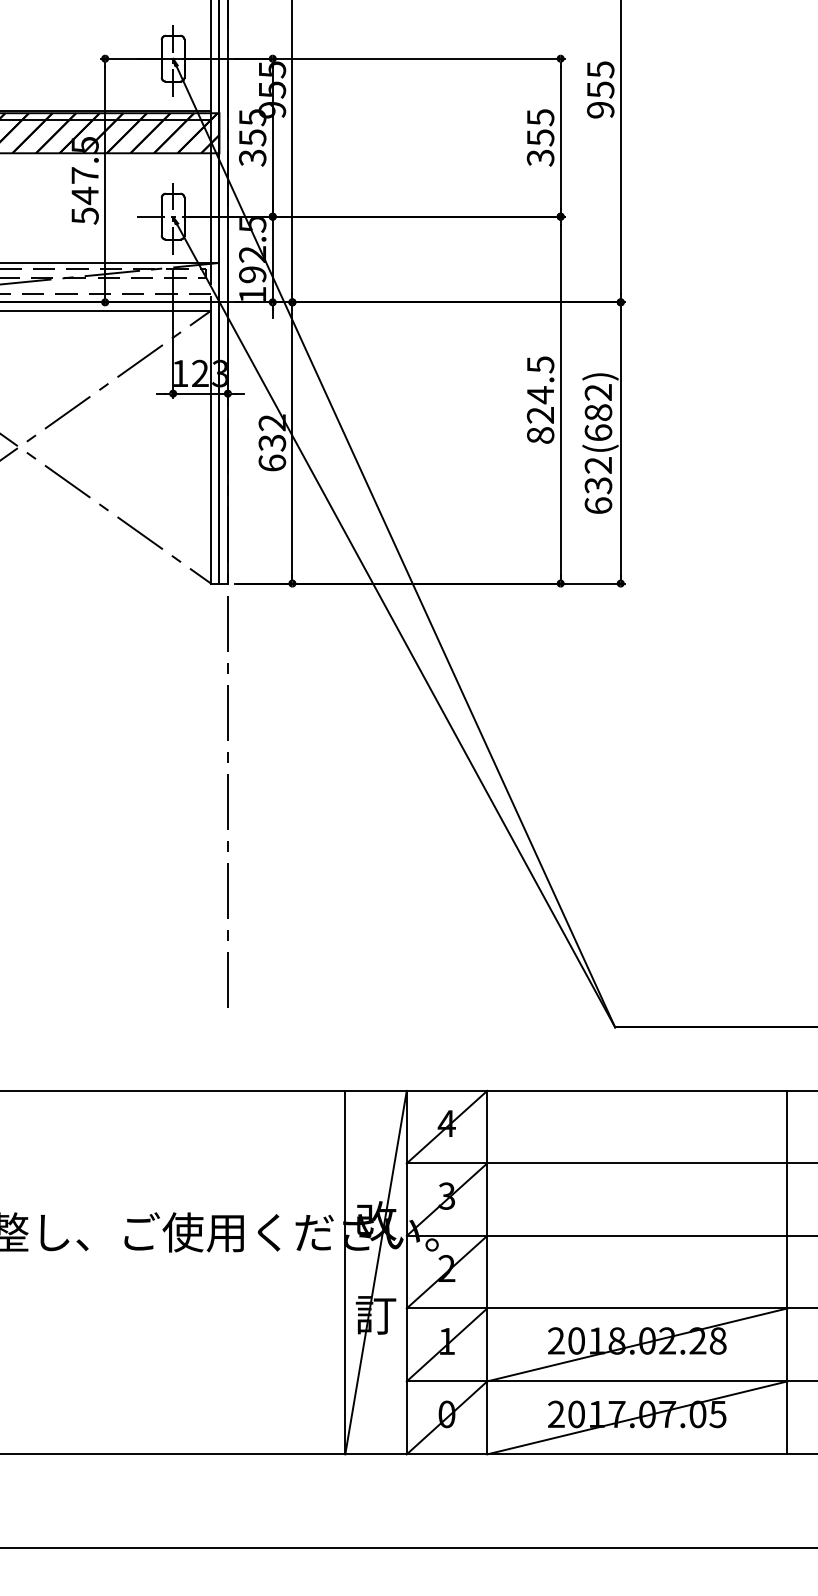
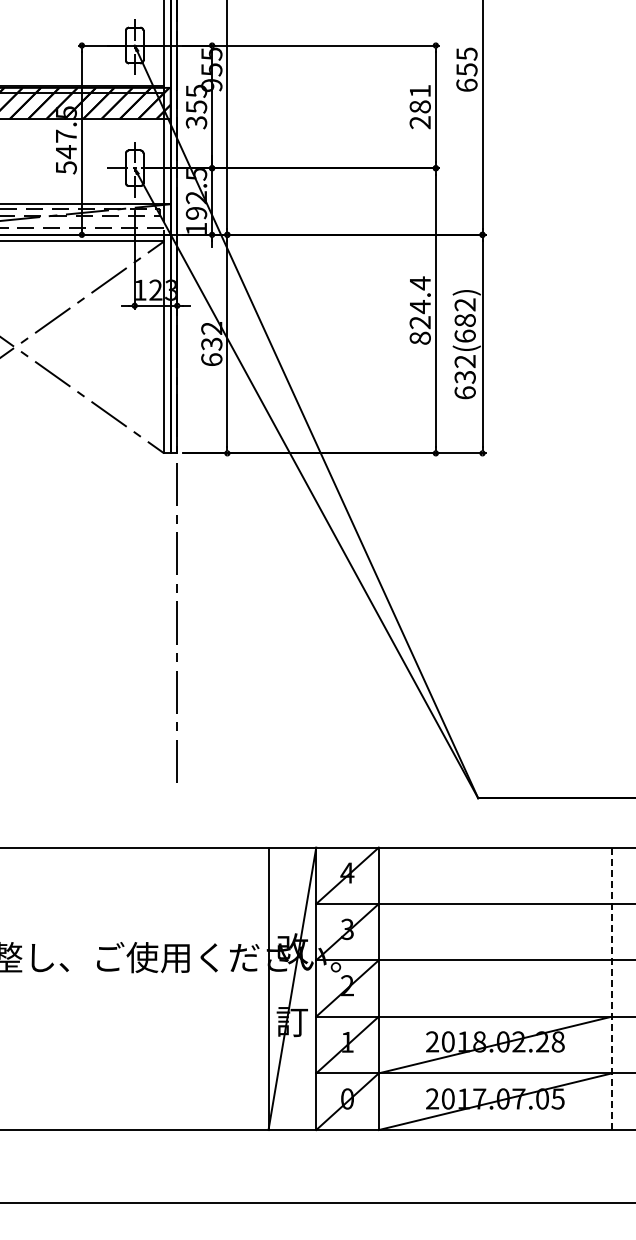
text: (600, 108) -> (466, 84), 955 -> 655
text: (539, 137) -> (419, 106), 355 -> 281
text: (540, 364) -> (420, 283), 824.5 -> 824.4
line: (787, 1273) -> (612, 989), solid -> dashed

